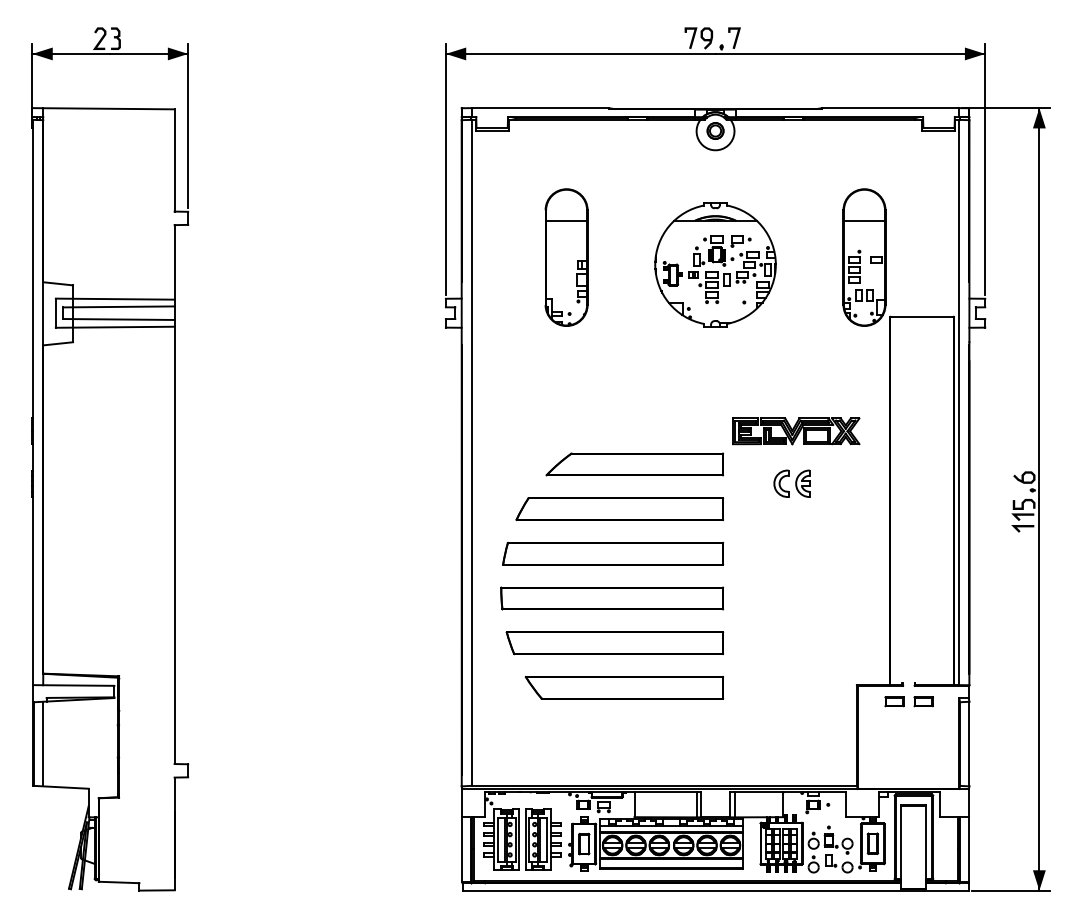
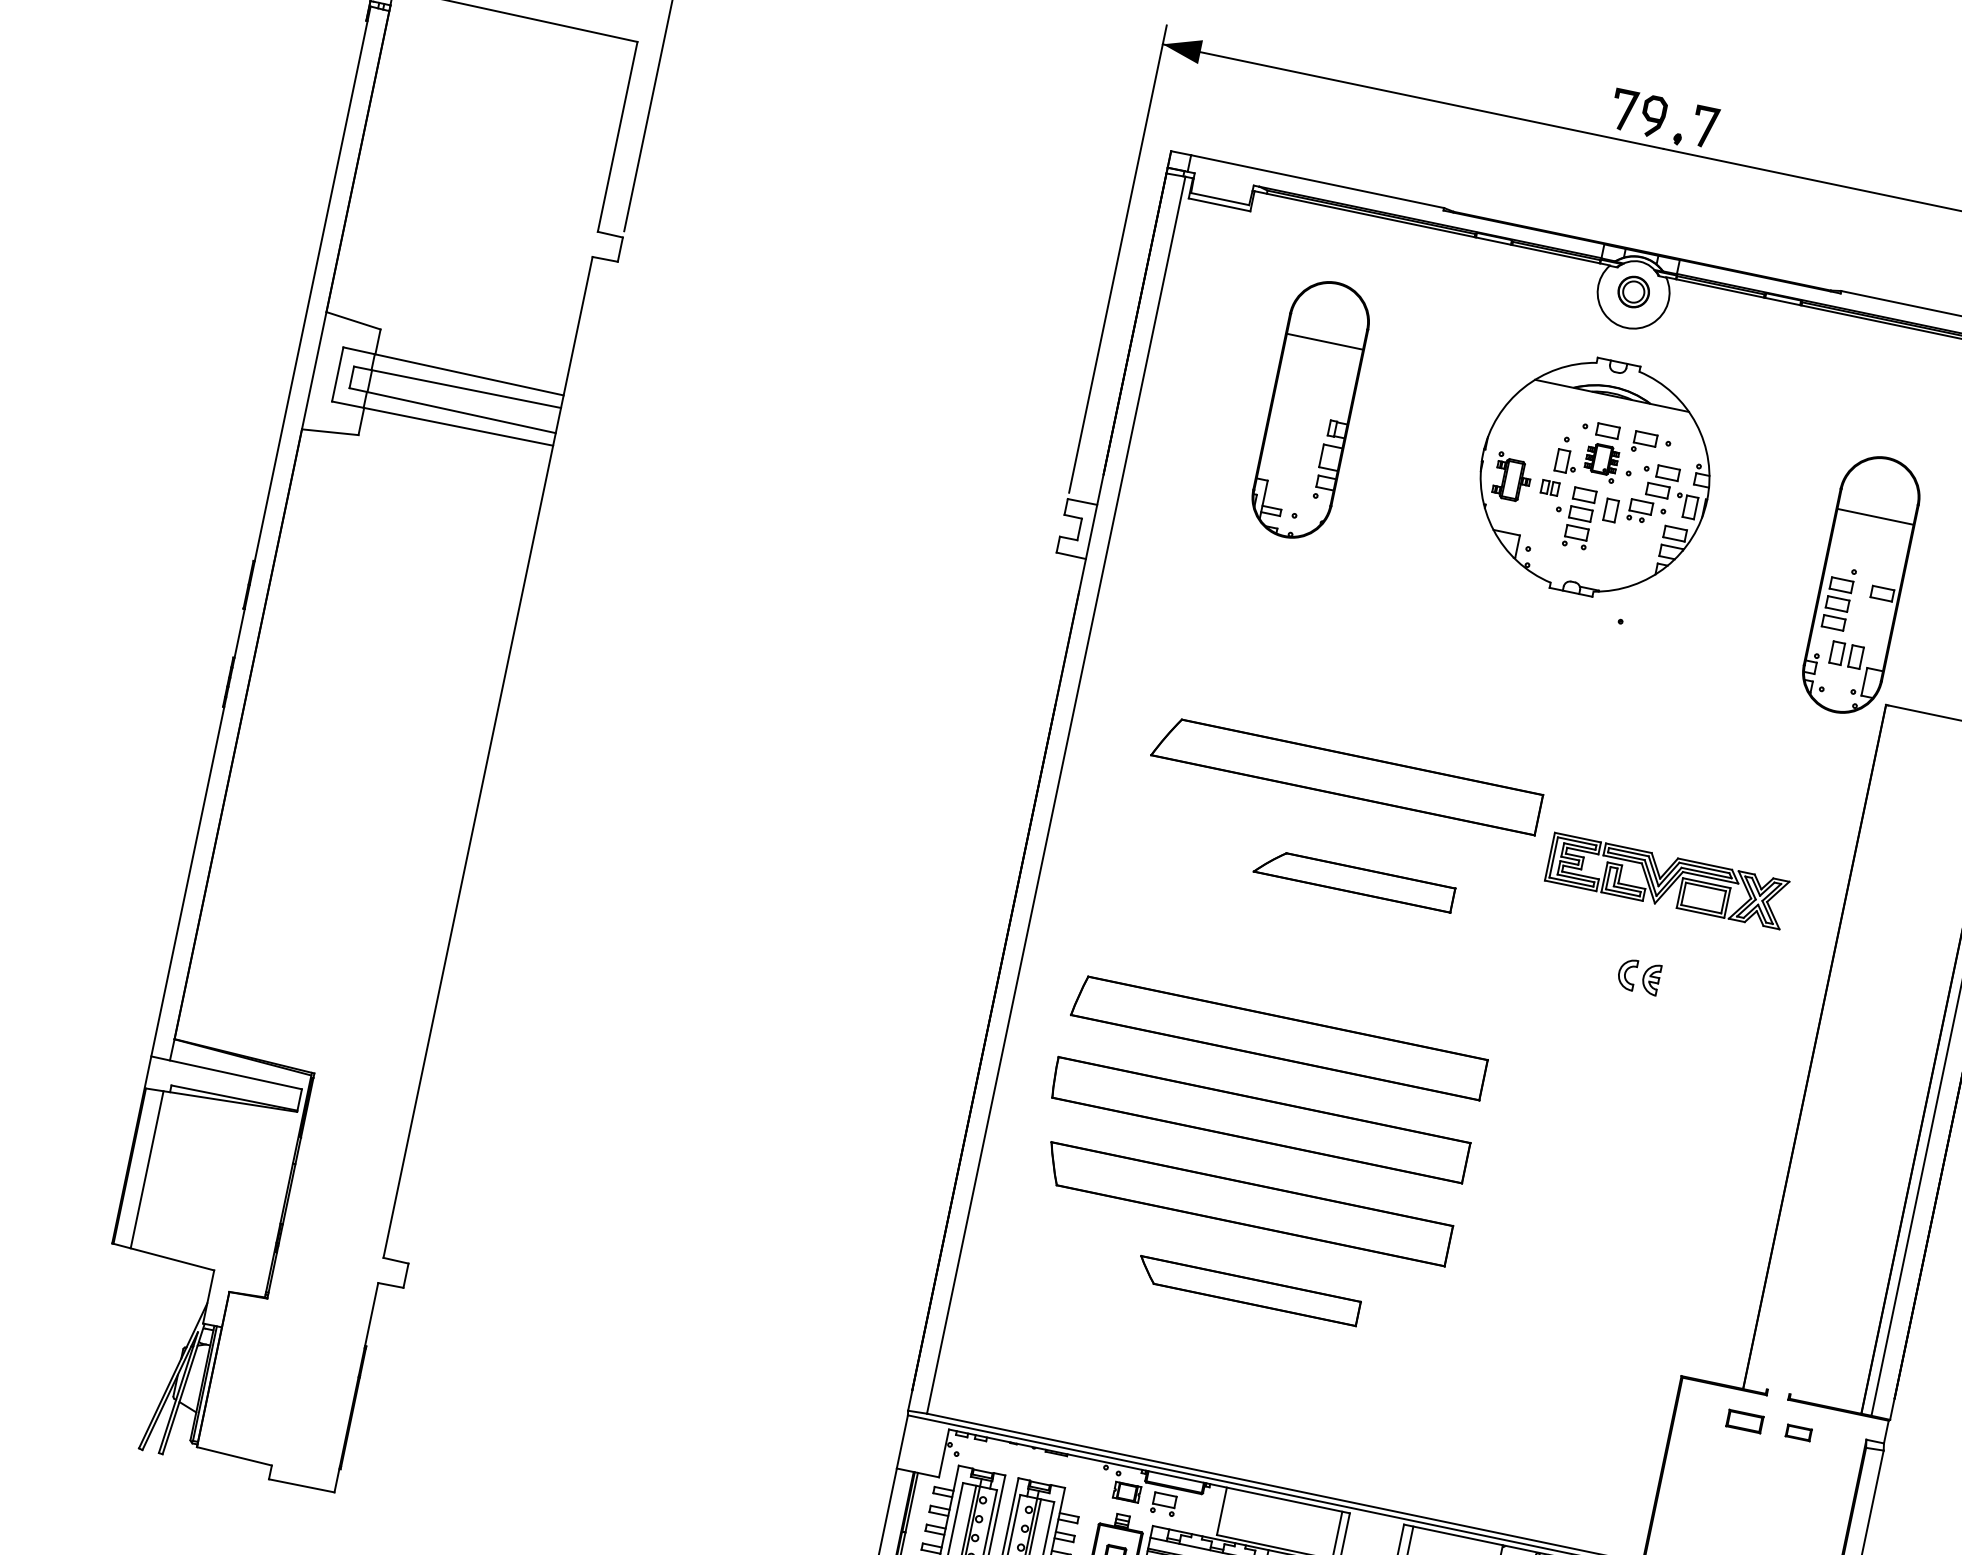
part: (566, 257) -> (1310, 409), moved
part: (715, 264) -> (1595, 476), moved
part: (634, 464) -> (1353, 879), size x0.6
part: (791, 483) -> (1638, 976), size x0.6
part: (619, 509) -> (1346, 775), moved
part: (624, 687) -> (1248, 1290), size x0.6
part: (923, 701) -> (1798, 1432), size x0.7

